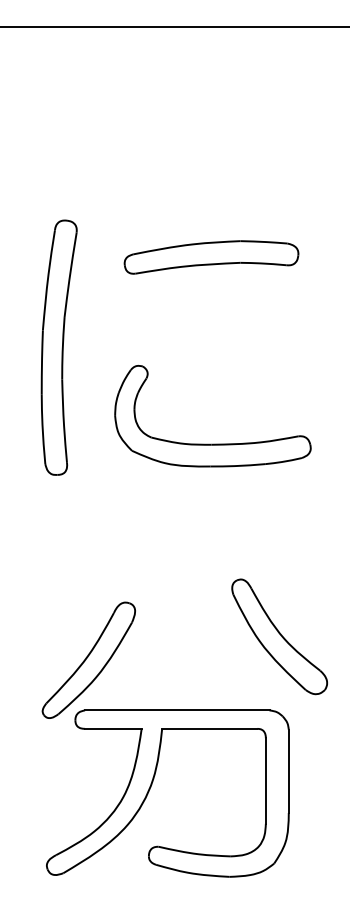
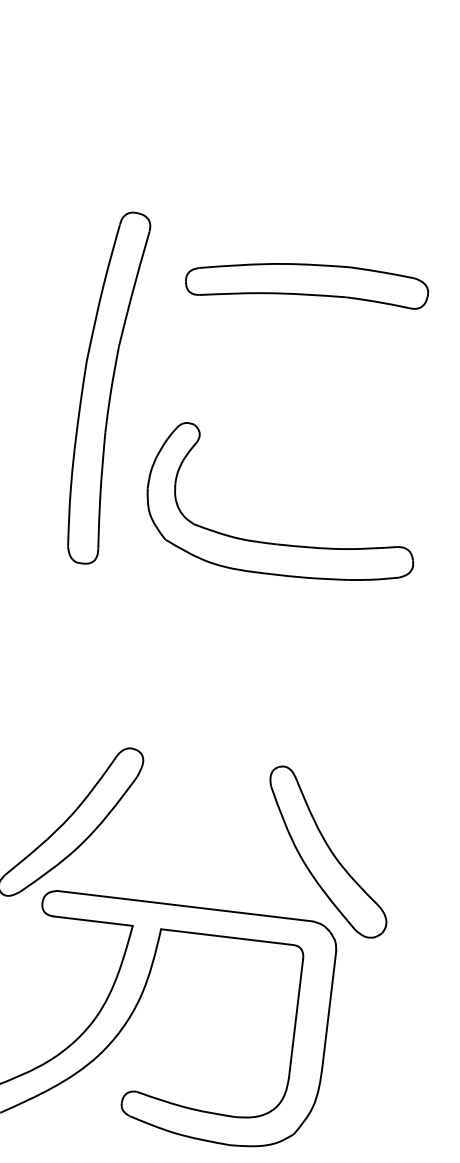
part: (58, 347) -> (105, 387), moved
part: (279, 636) -> (328, 851), moved

